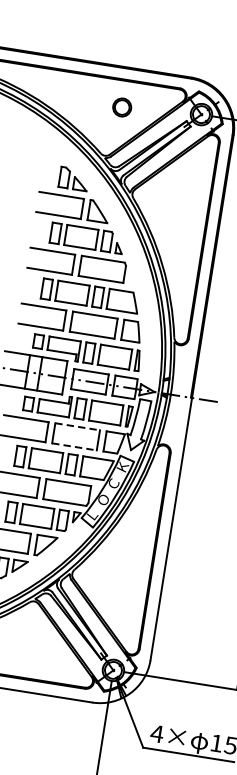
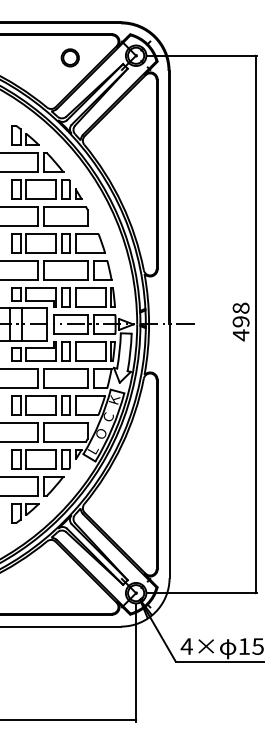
part: (121, 106) -> (69, 57), moved
line: (77, 426) -> (65, 368), dashed -> solid
line: (73, 447) -> (65, 388), dashed -> solid

